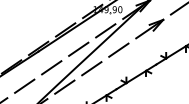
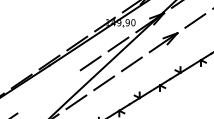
line: (51, 67) -> (62, 82), removed
line: (24, 86) -> (35, 101), removed

